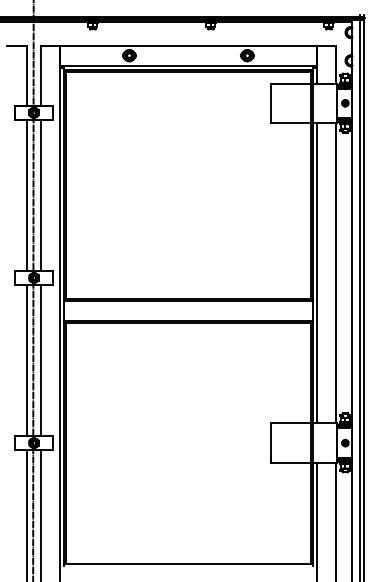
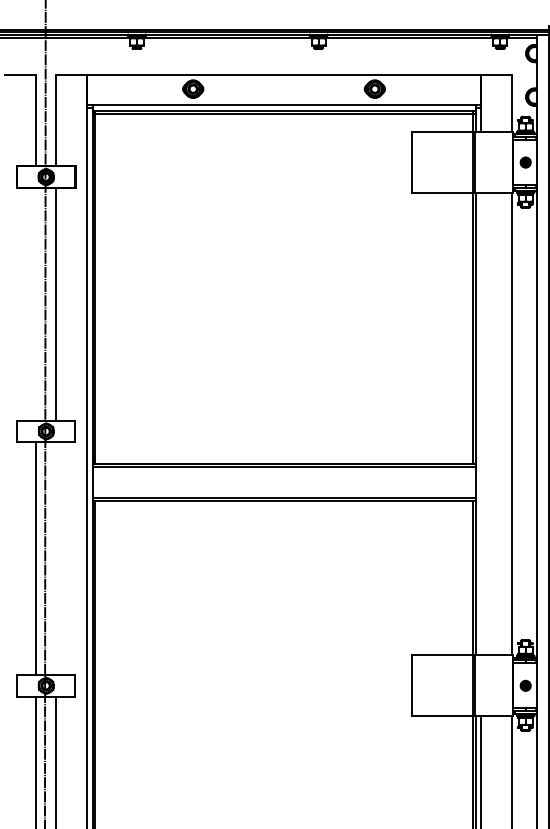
line: (27, 194) -> (36, 302), removed
line: (316, 273) -> (481, 424), removed
line: (40, 360) -> (56, 558), removed

